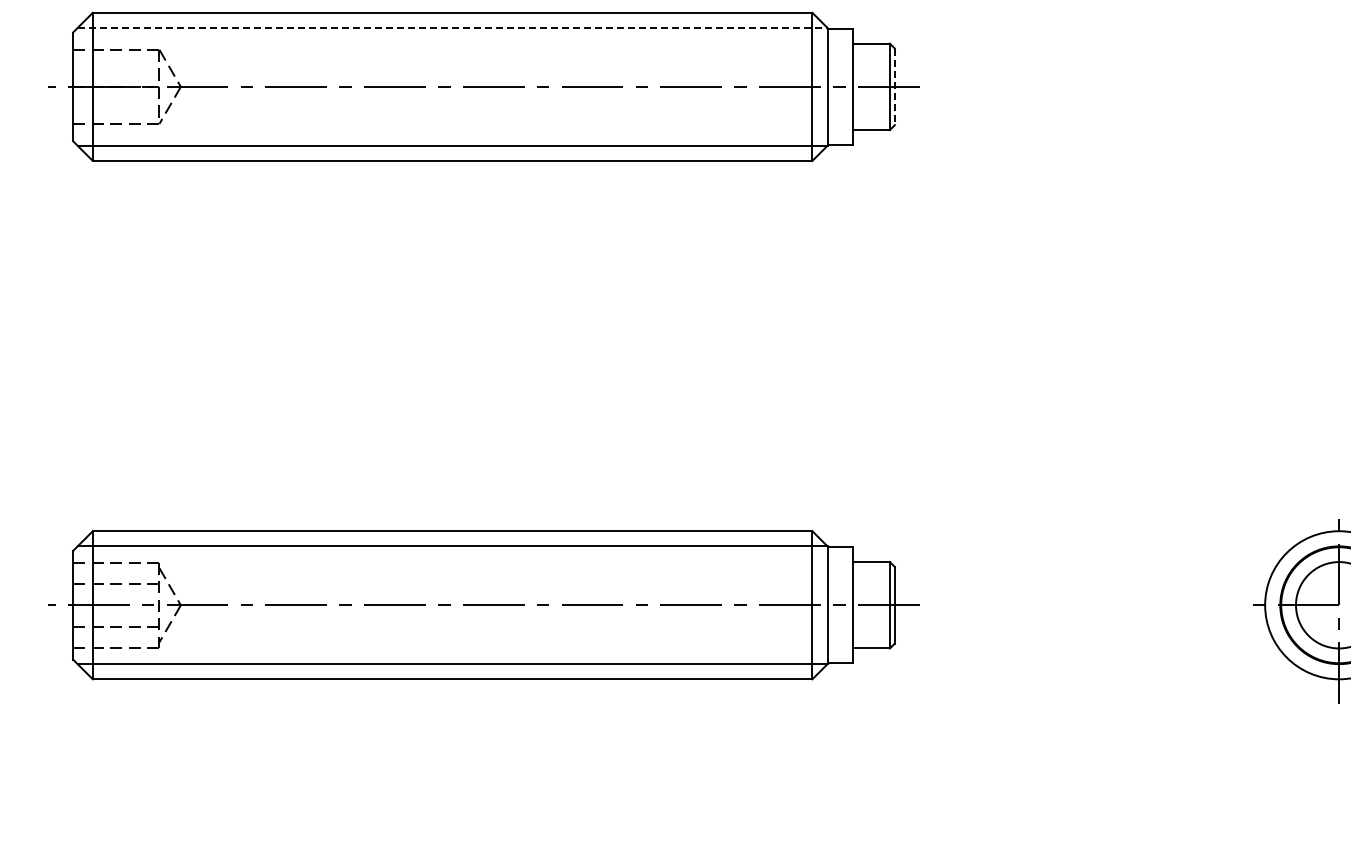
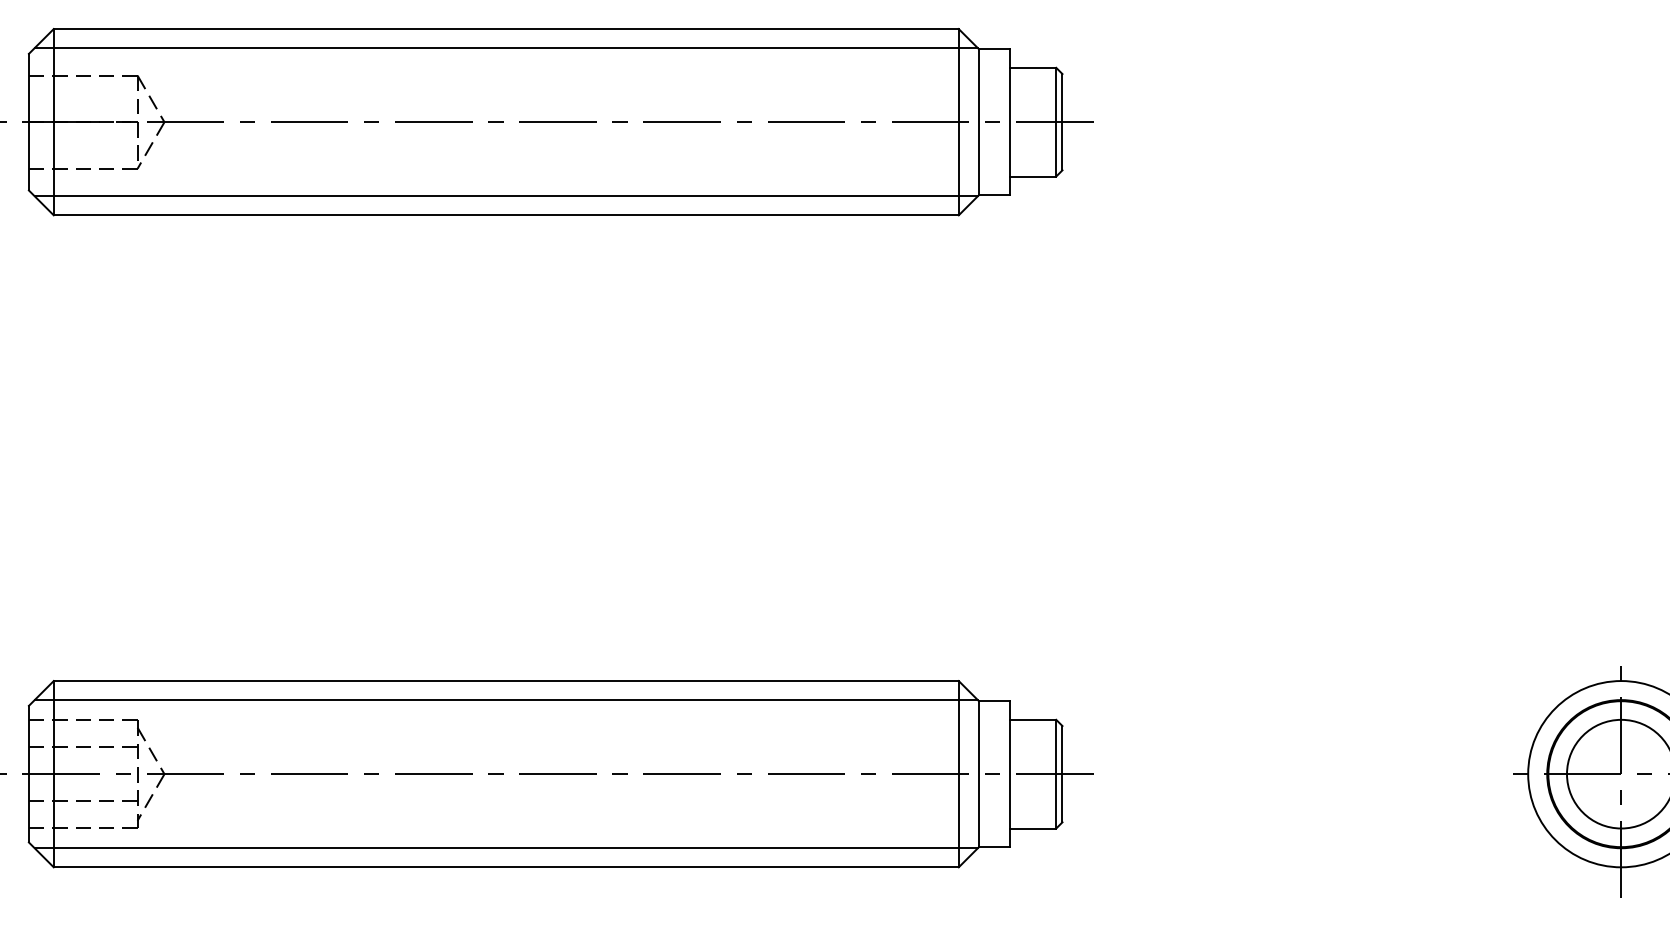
line: (452, 27) -> (506, 47), dashed -> solid
line: (894, 87) -> (1062, 122), dashed -> solid

